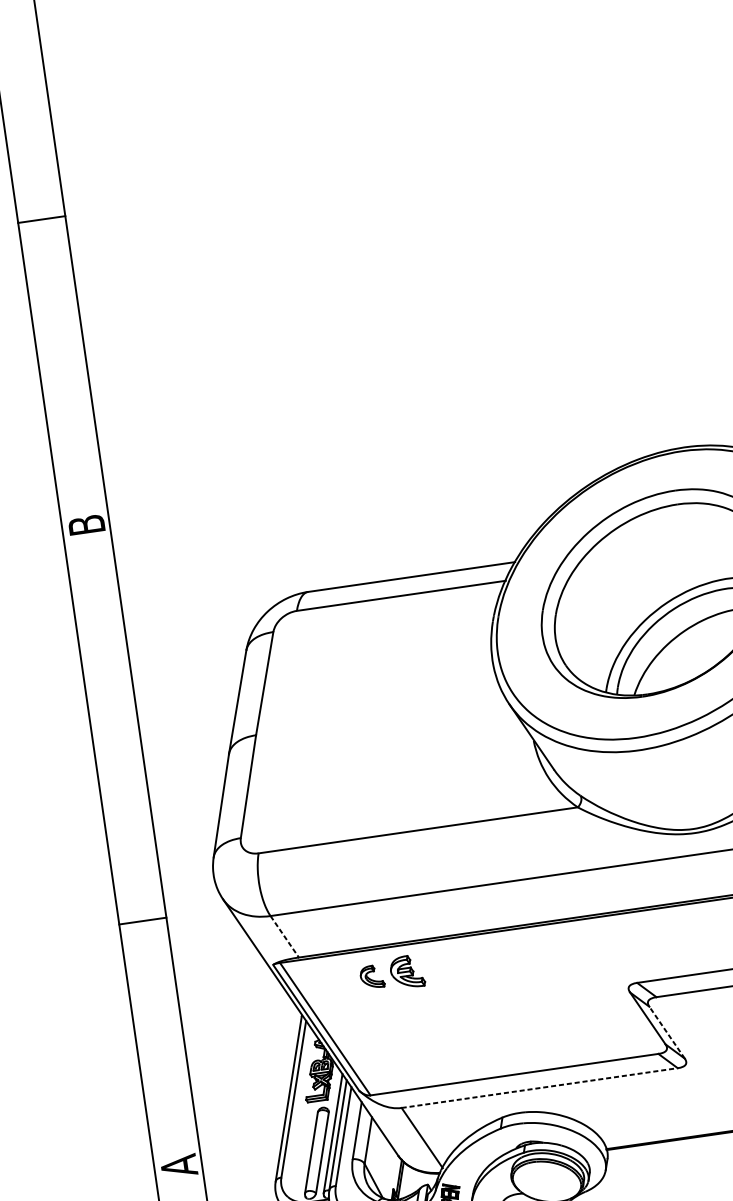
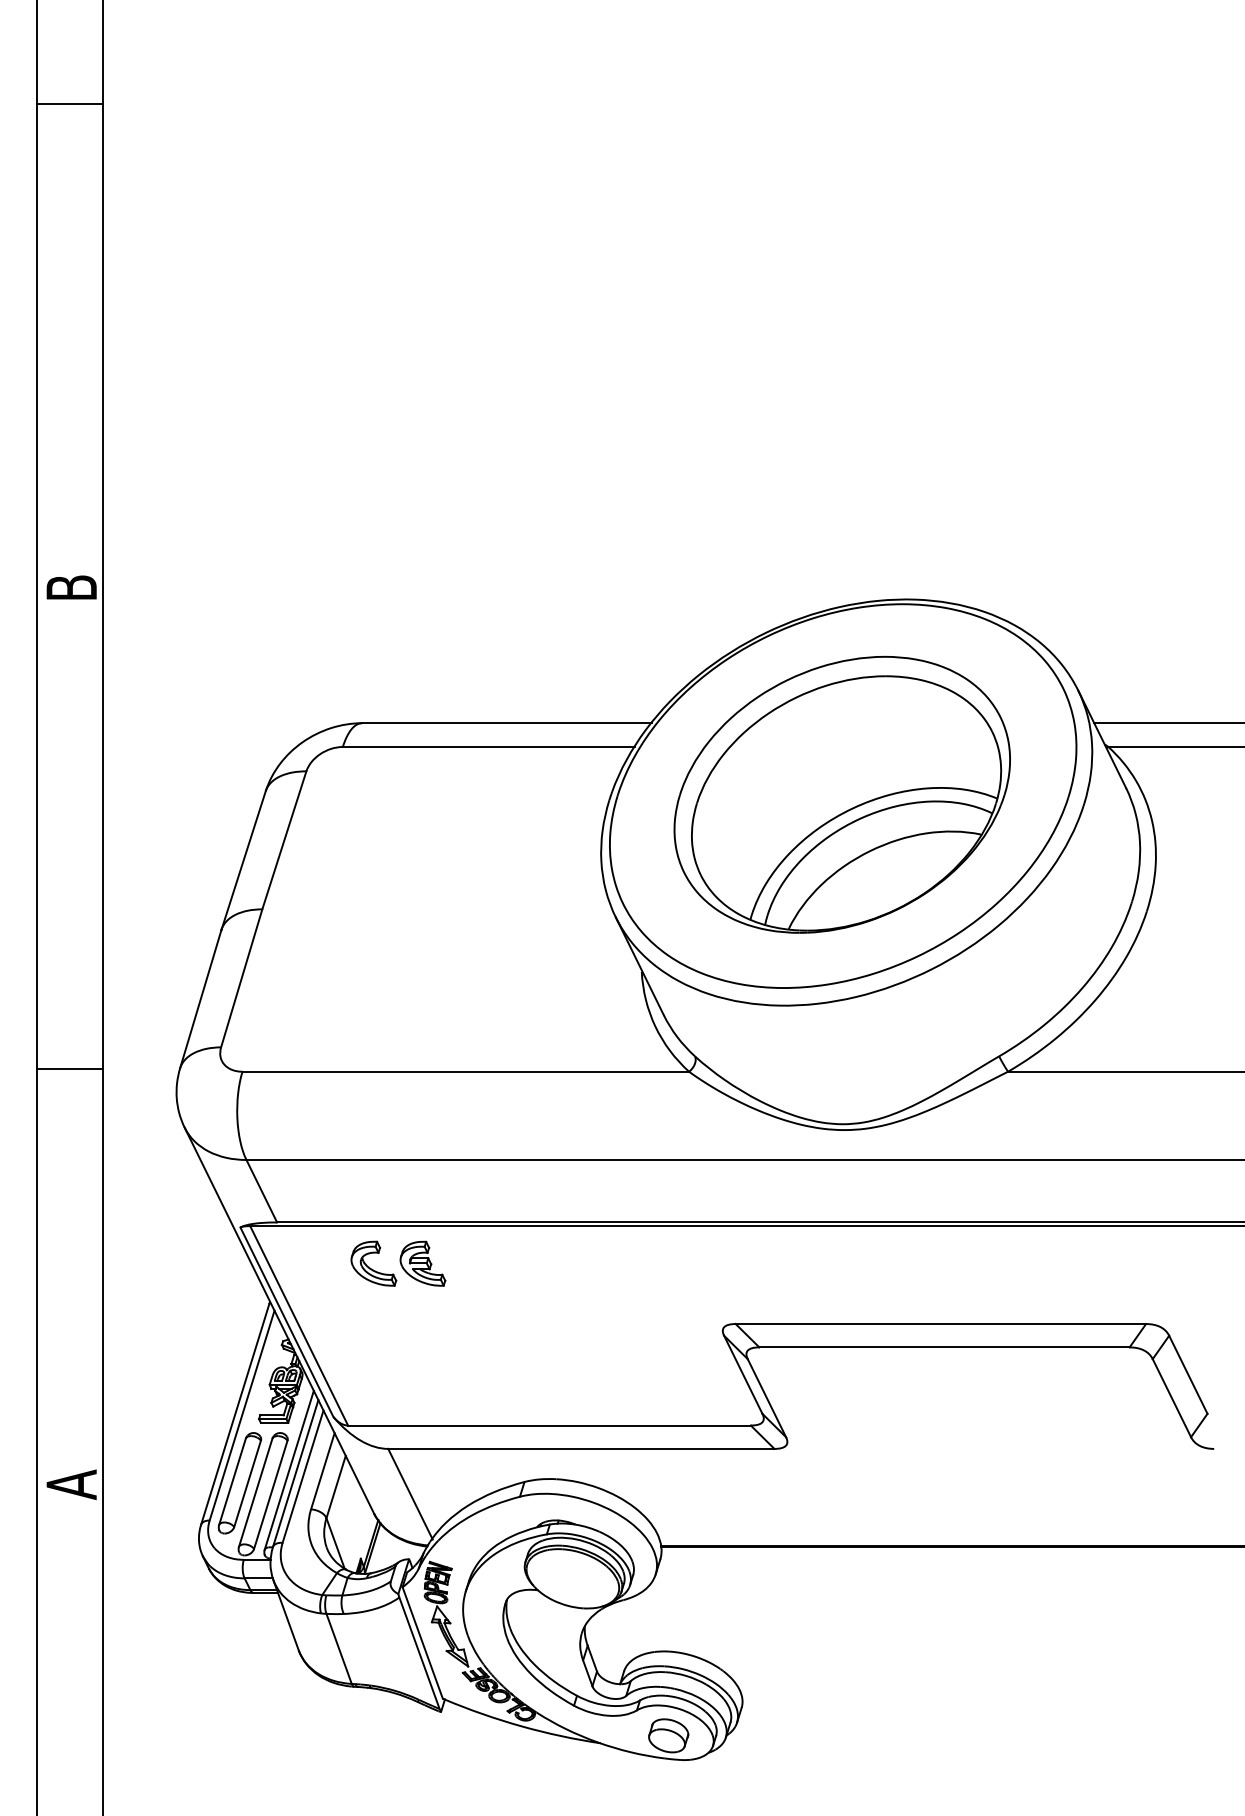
line: (41, 219) -> (70, 104), moved
line: (142, 920) -> (70, 1068), moved
line: (284, 937) -> (261, 1191), dashed -> solid
part: (372, 976) -> (373, 1263), size x1.43
line: (666, 1032) -> (766, 1397), dashed -> solid
line: (539, 1087) -> (581, 1448), dashed -> solid
part: (298, 1148) -> (239, 1483), added

